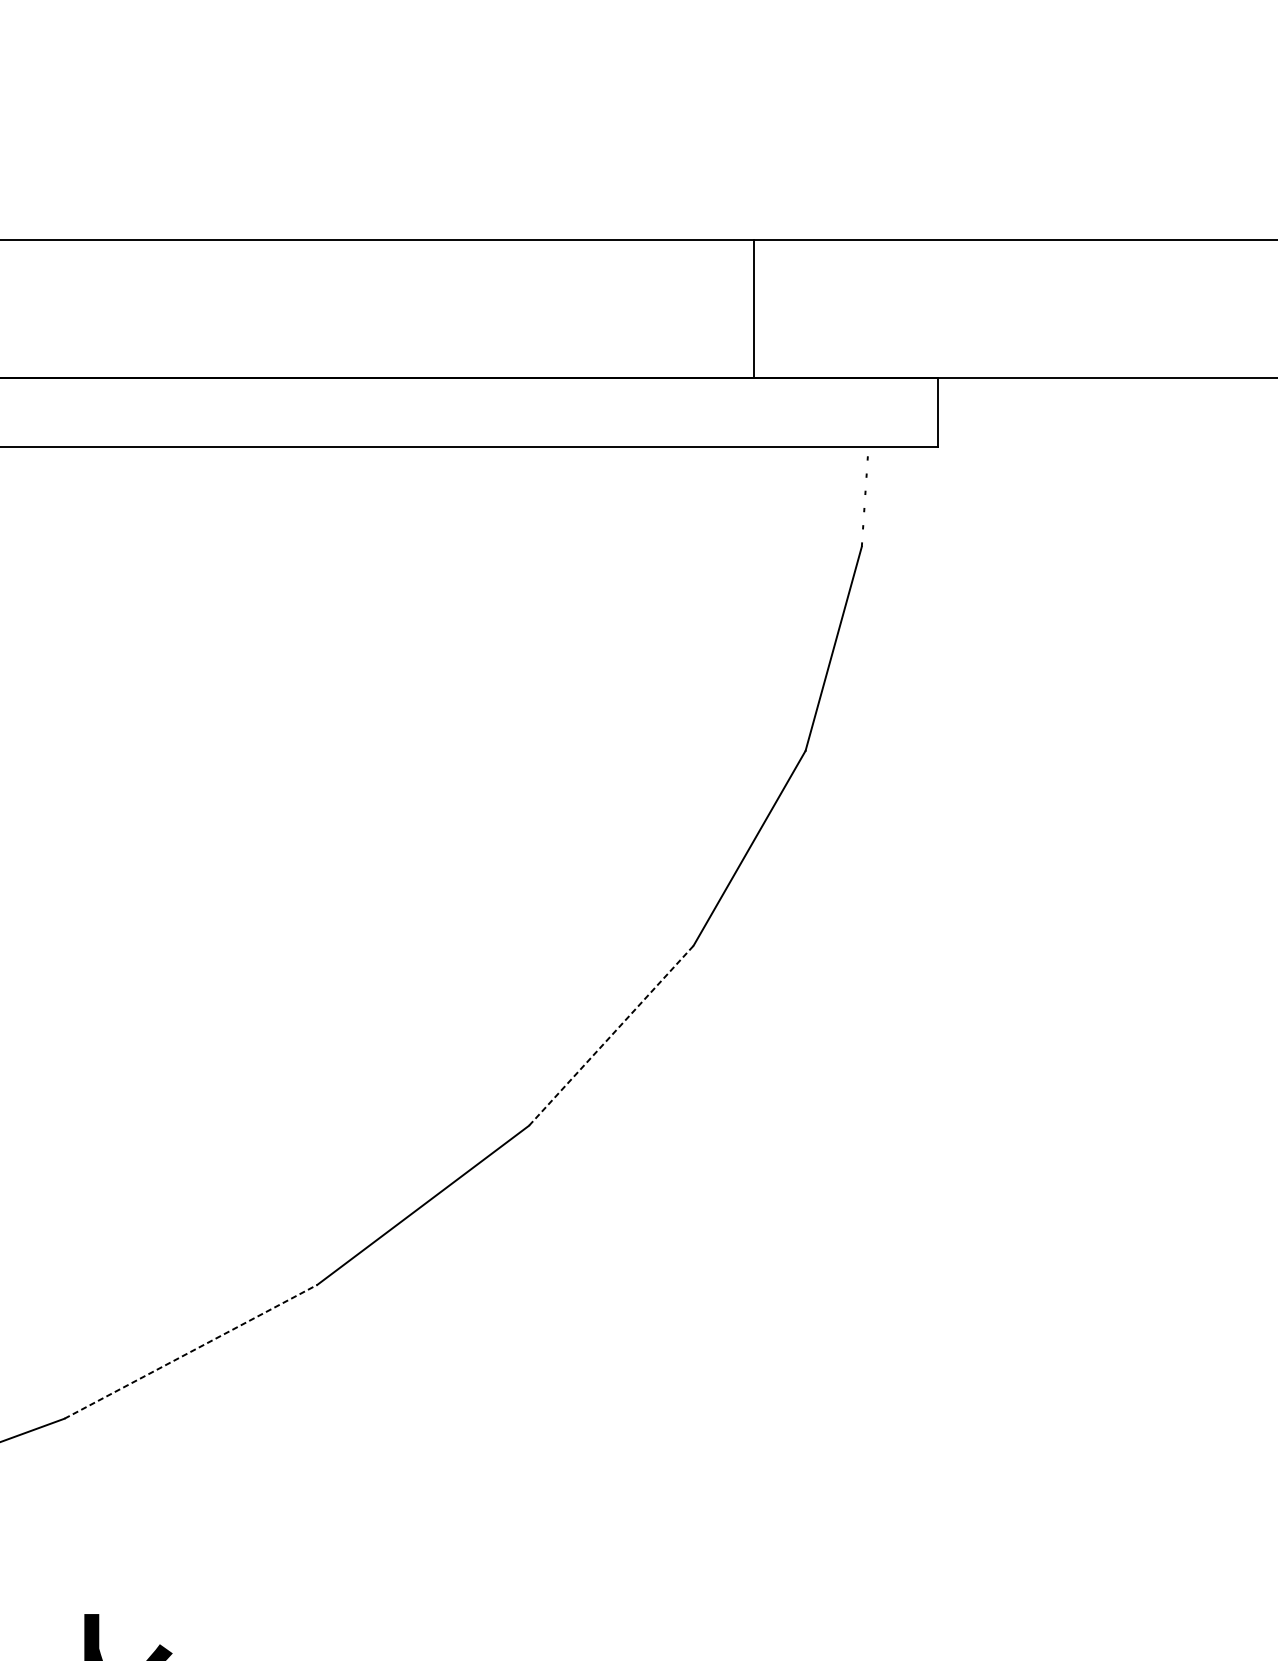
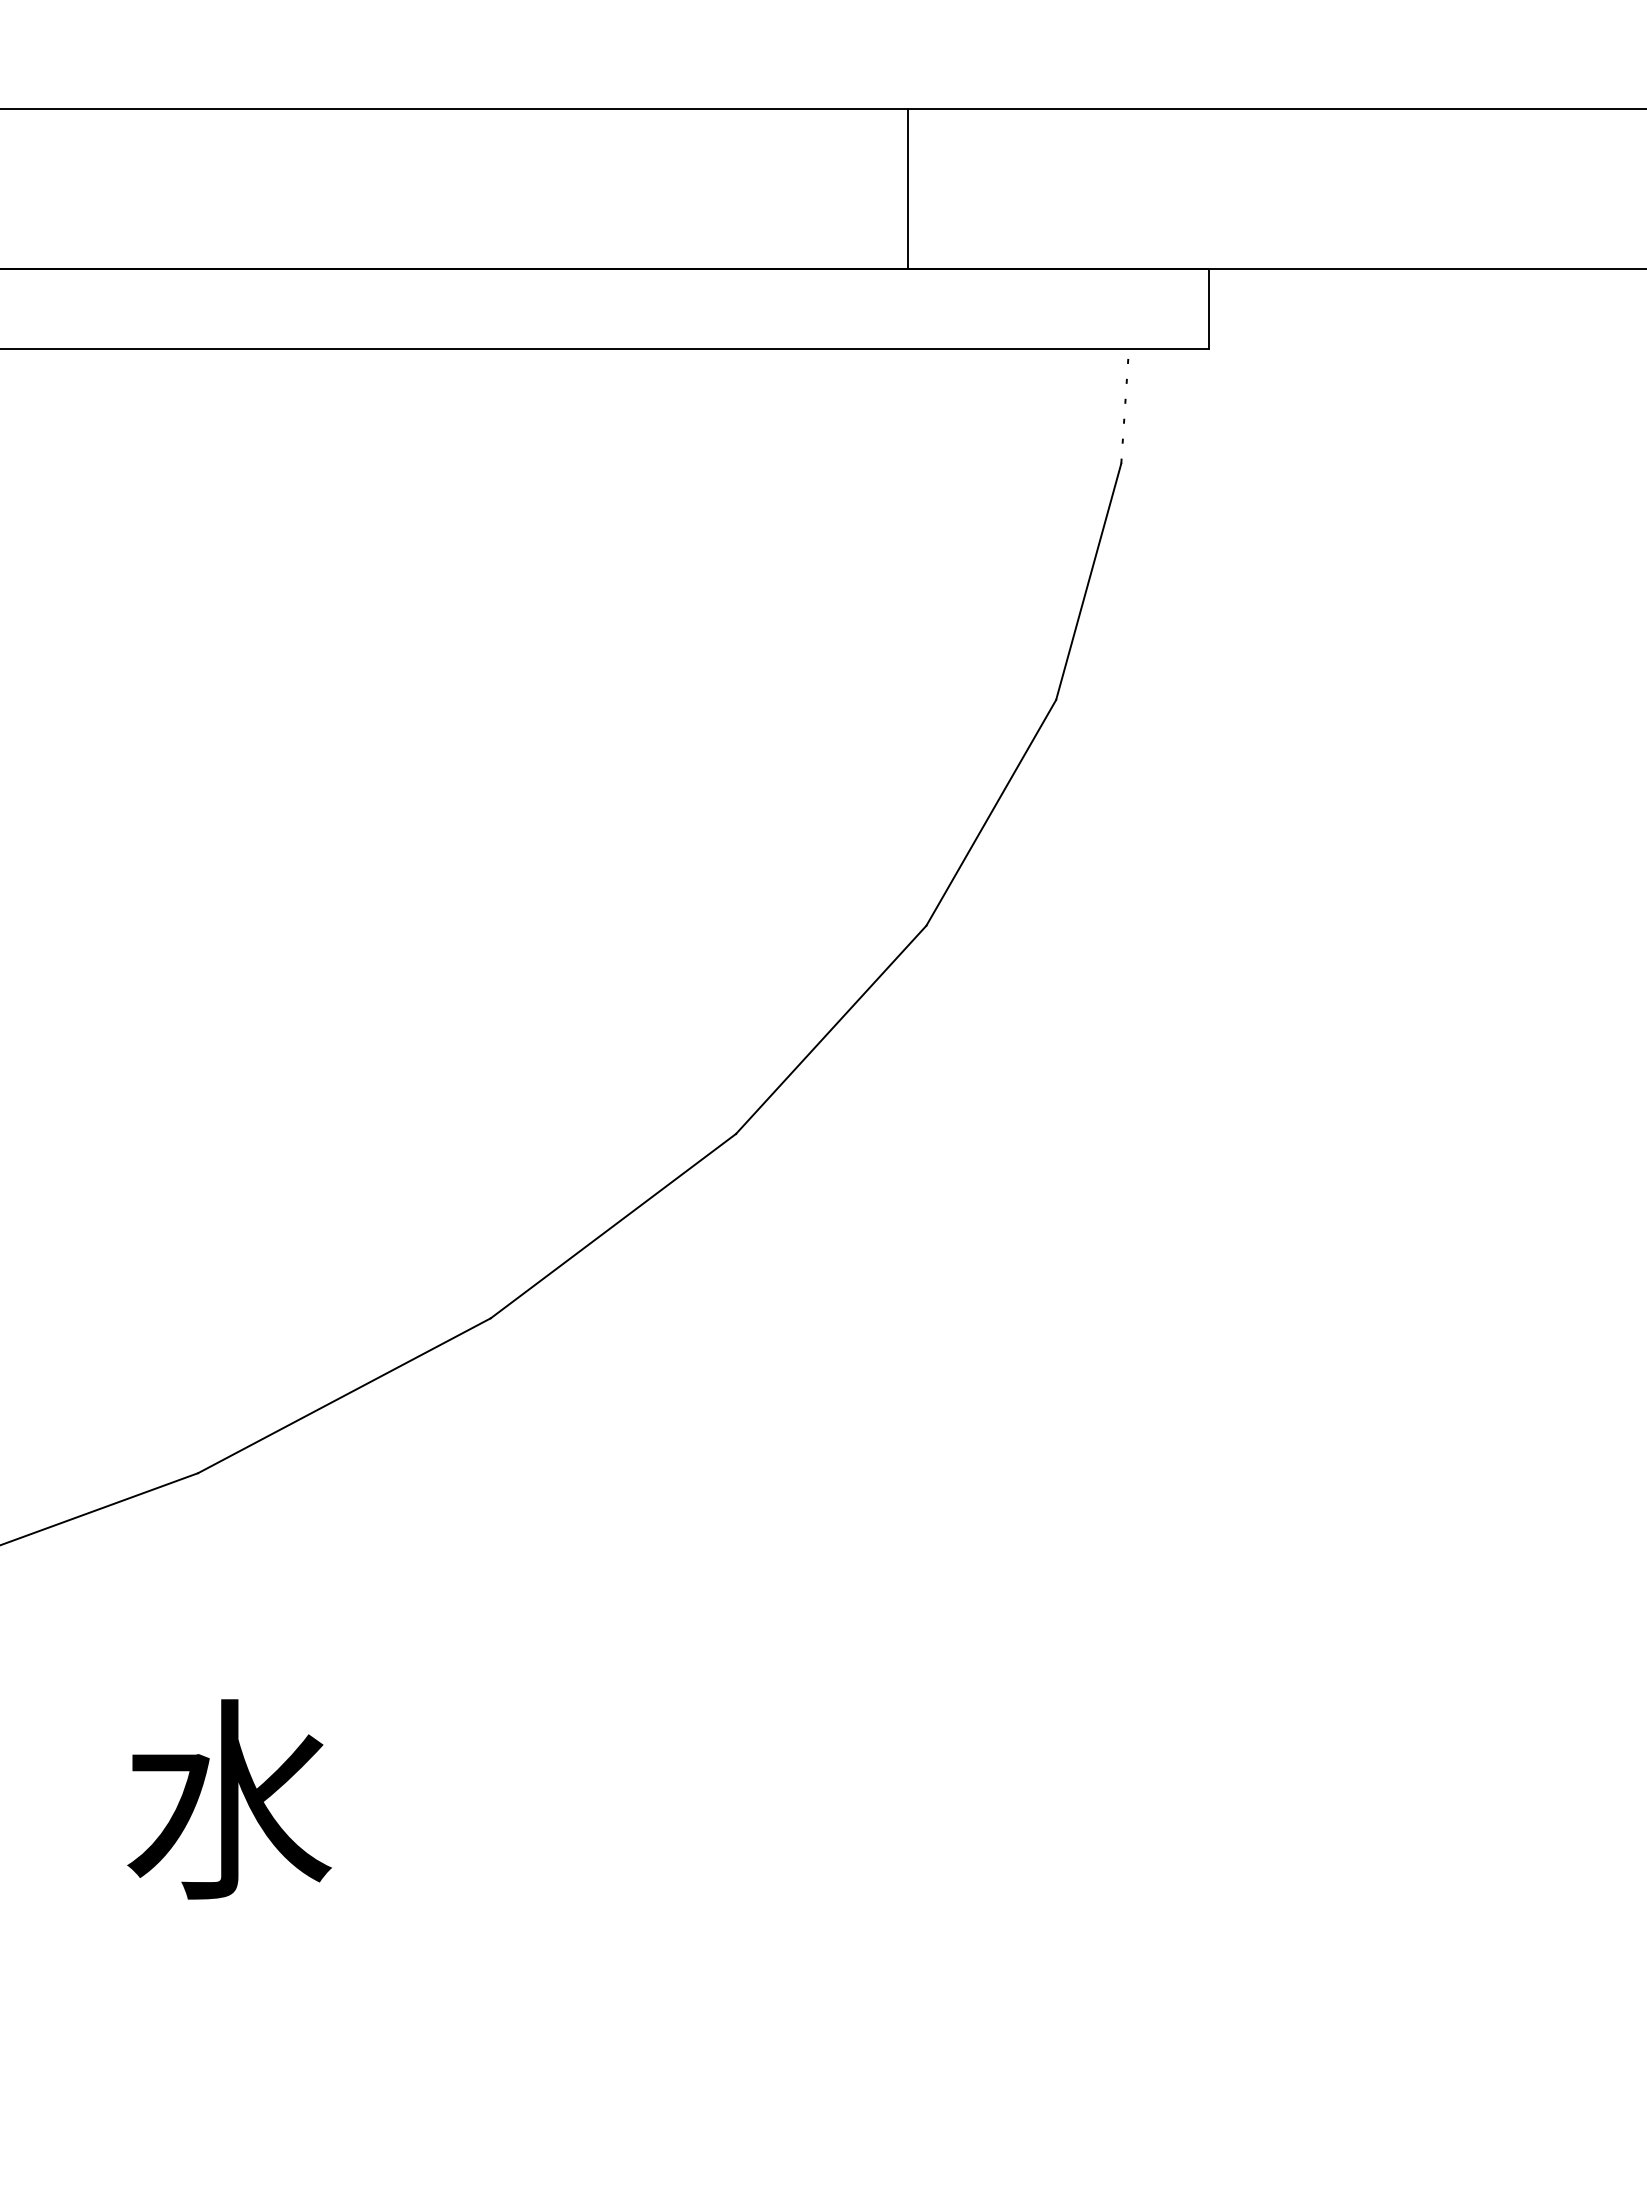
line: (754, 309) -> (908, 188), moved
line: (611, 1035) -> (831, 1029), dashed -> solid
line: (190, 1351) -> (344, 1395), dashed -> solid

